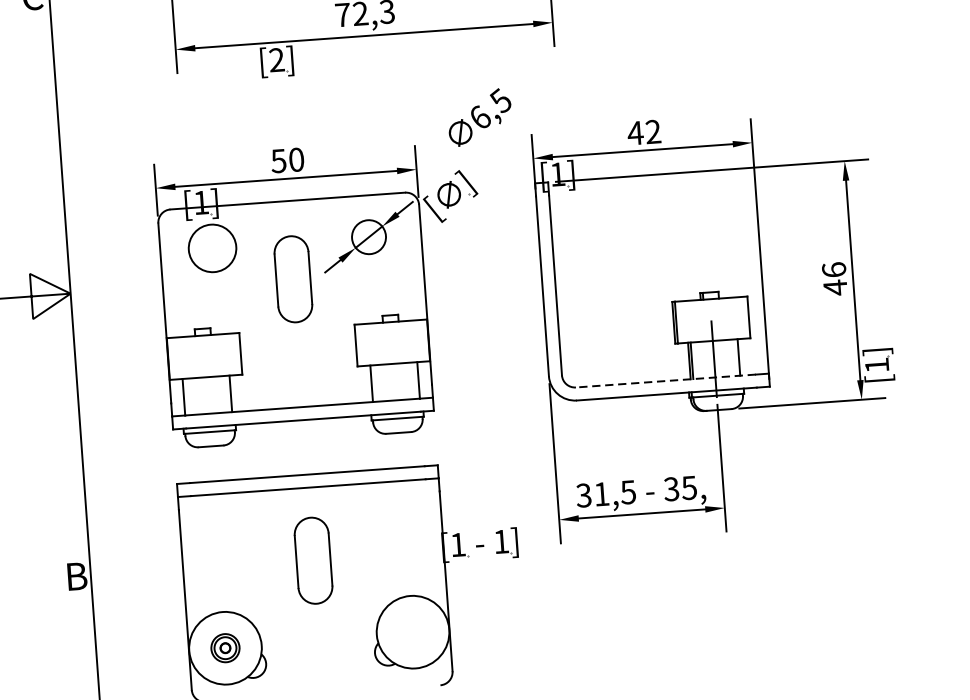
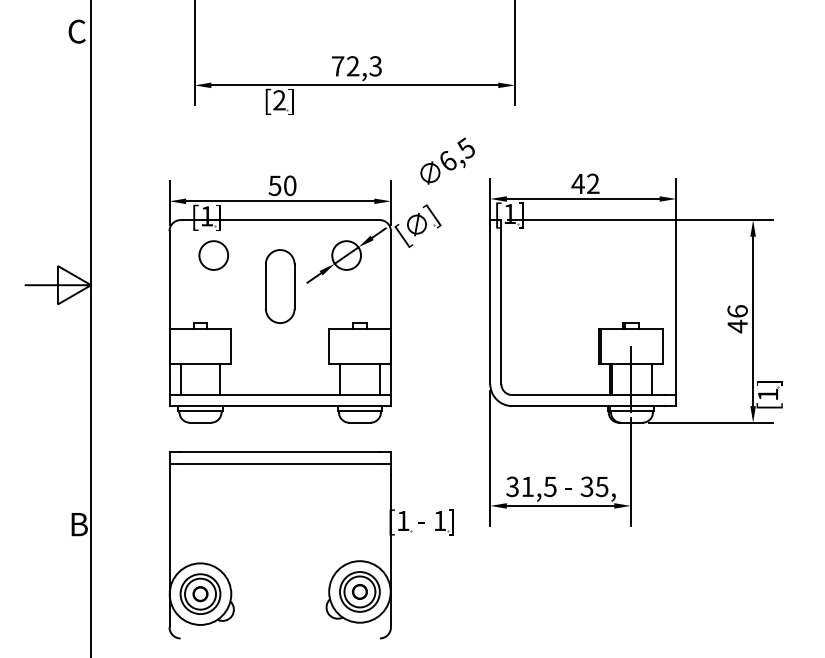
circle: (212, 248) -> (213, 255), size x0.71
line: (665, 381) -> (588, 395), dashed -> solid
part: (313, 560) -> (280, 525), removed
part: (412, 631) -> (359, 591), added
part: (225, 647) -> (200, 593), size x1.67

